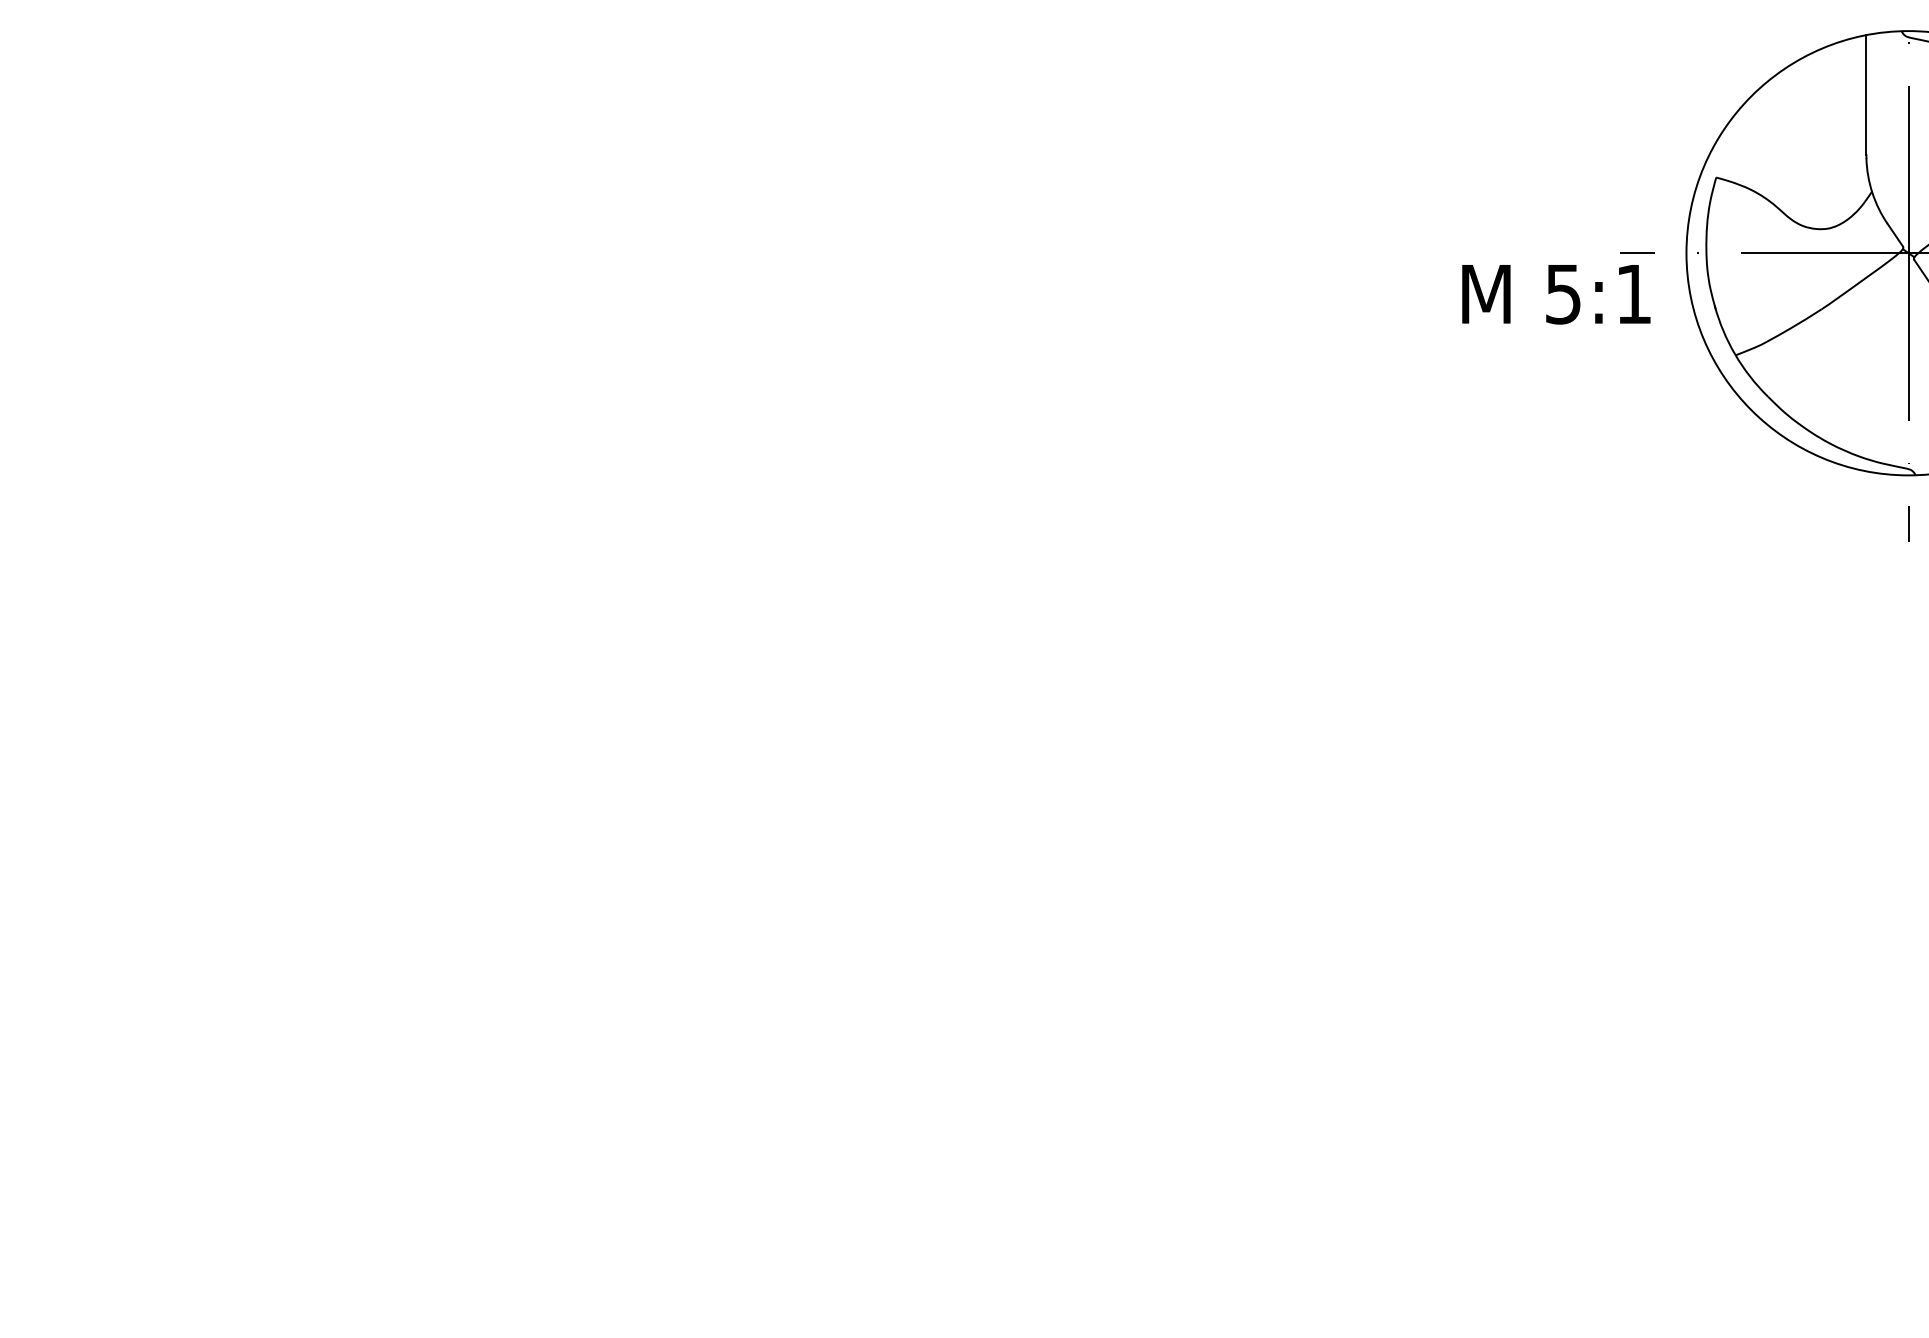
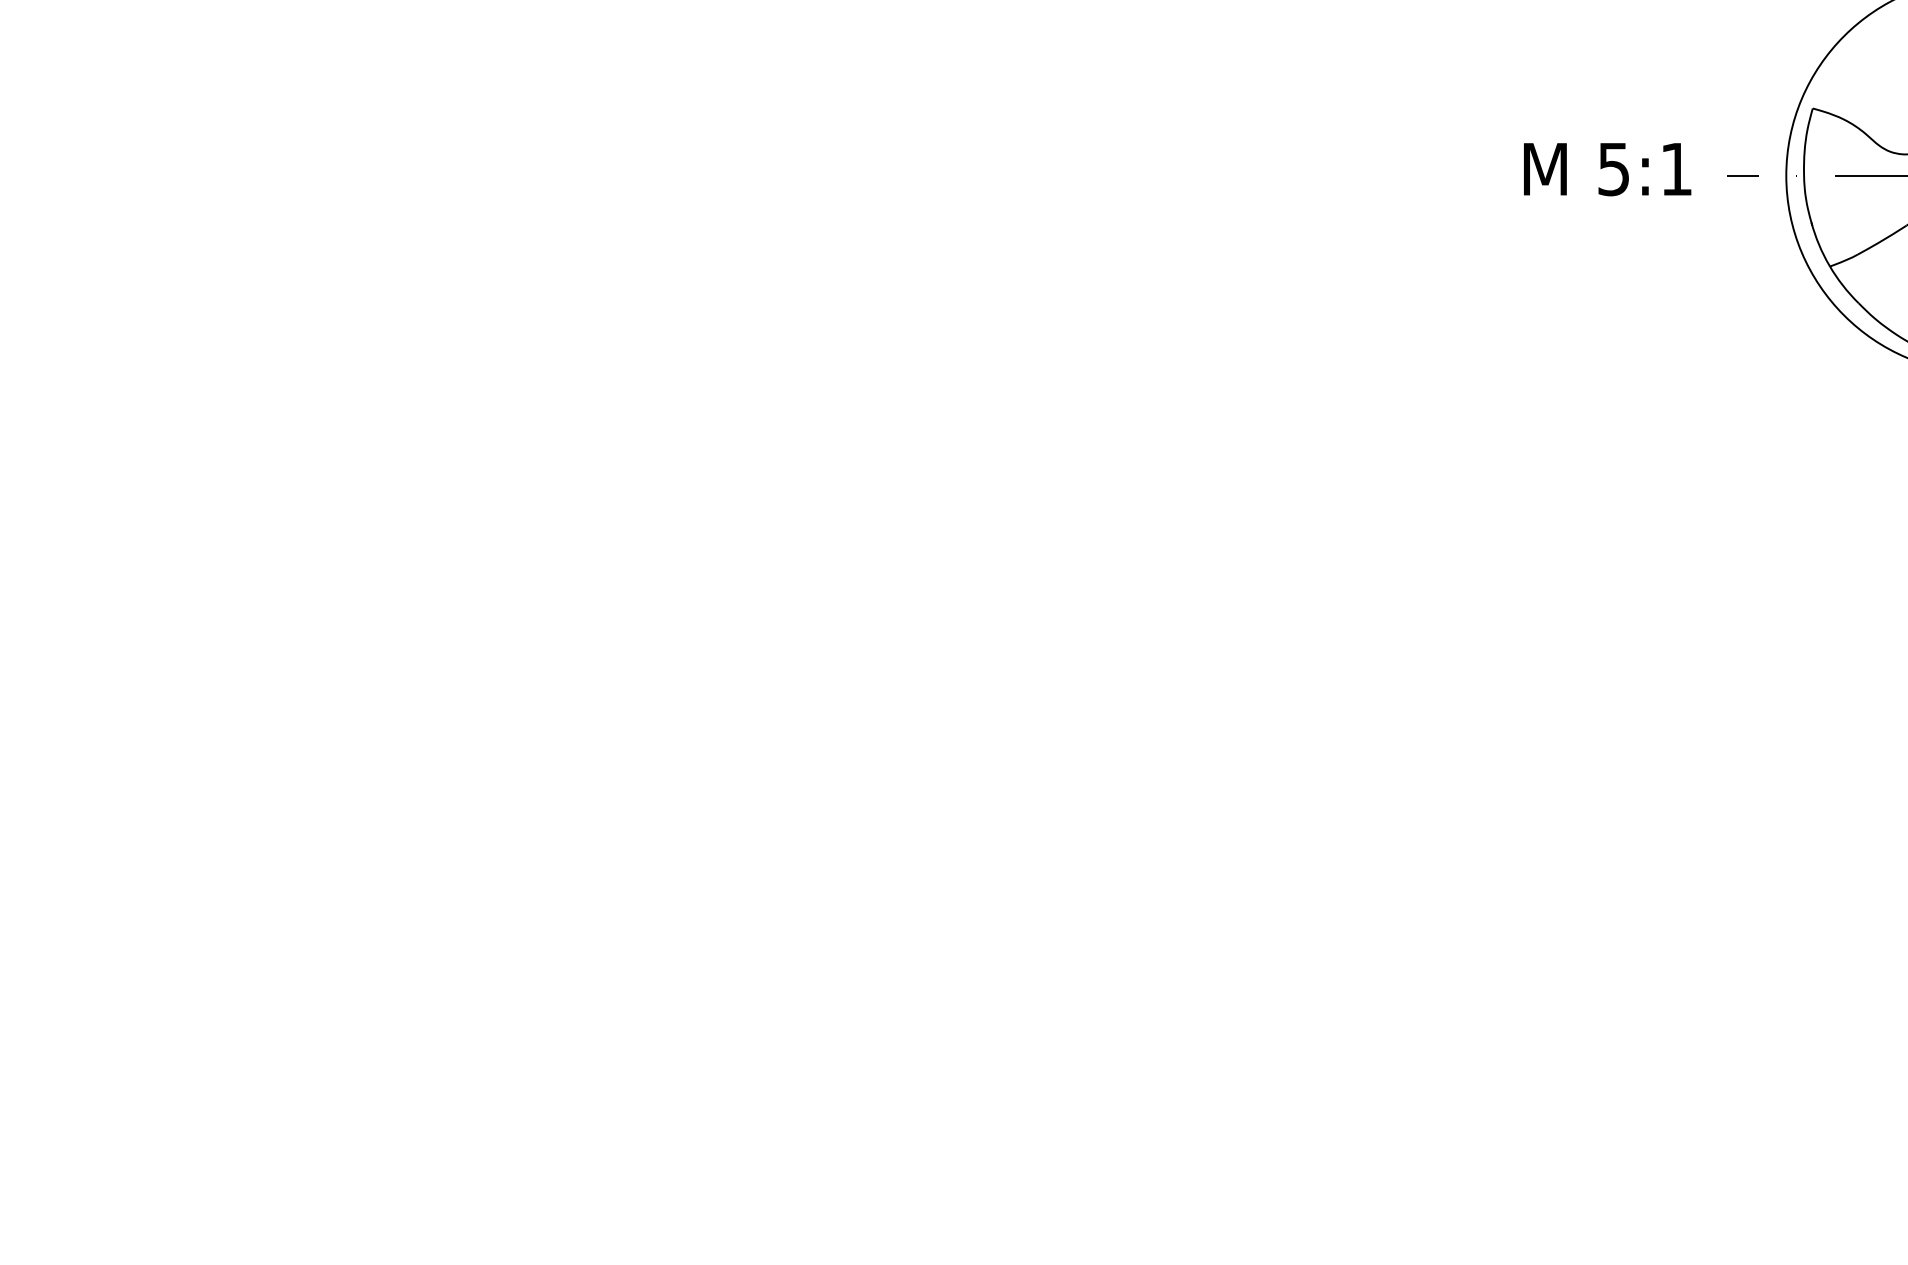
text: (1556, 294) -> (1607, 169), moved

